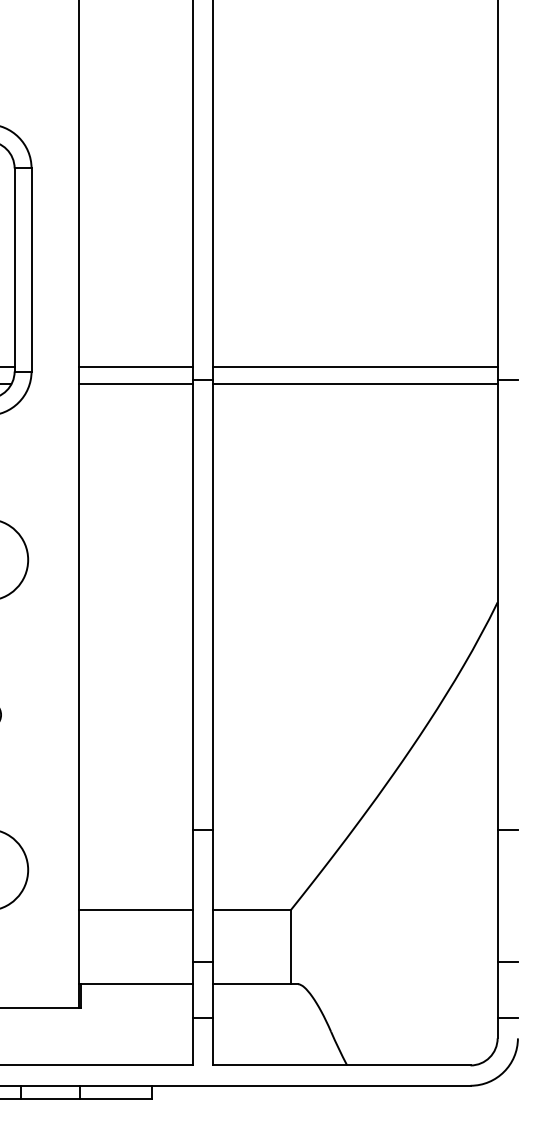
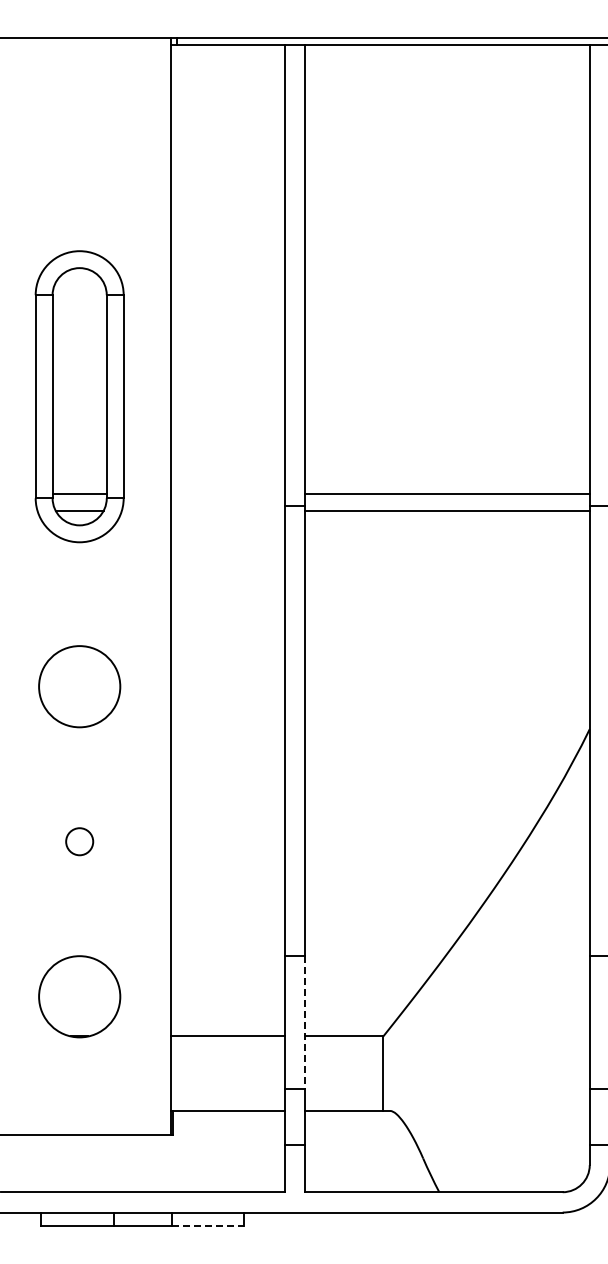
line: (136, 367) -> (228, 494), removed
line: (136, 384) -> (228, 511), removed
line: (213, 896) -> (305, 1023), solid -> dashed
line: (116, 1099) -> (208, 1226), solid -> dashed

